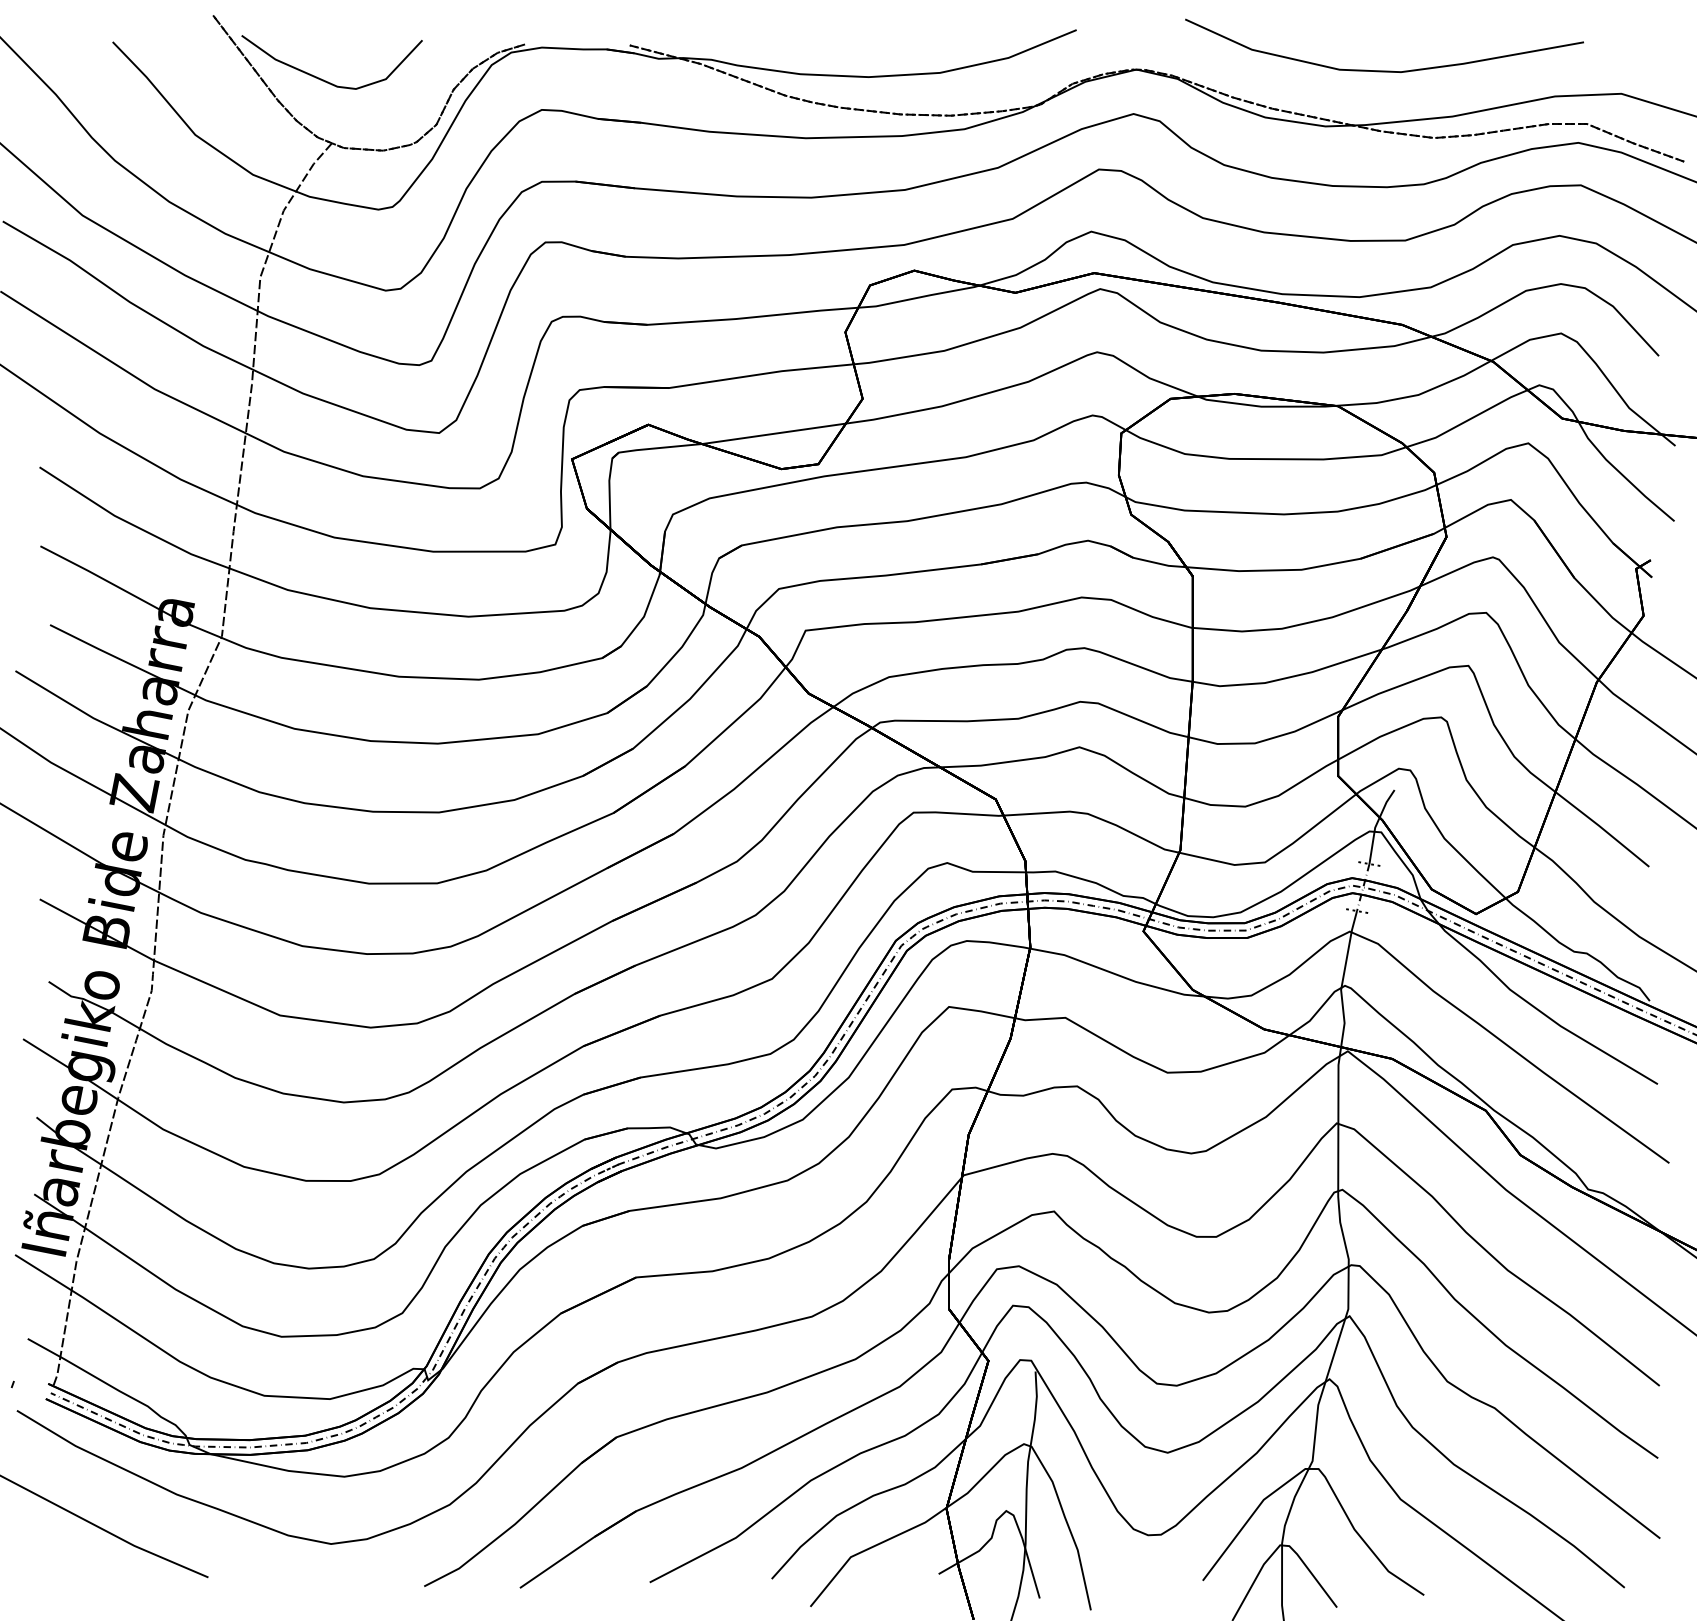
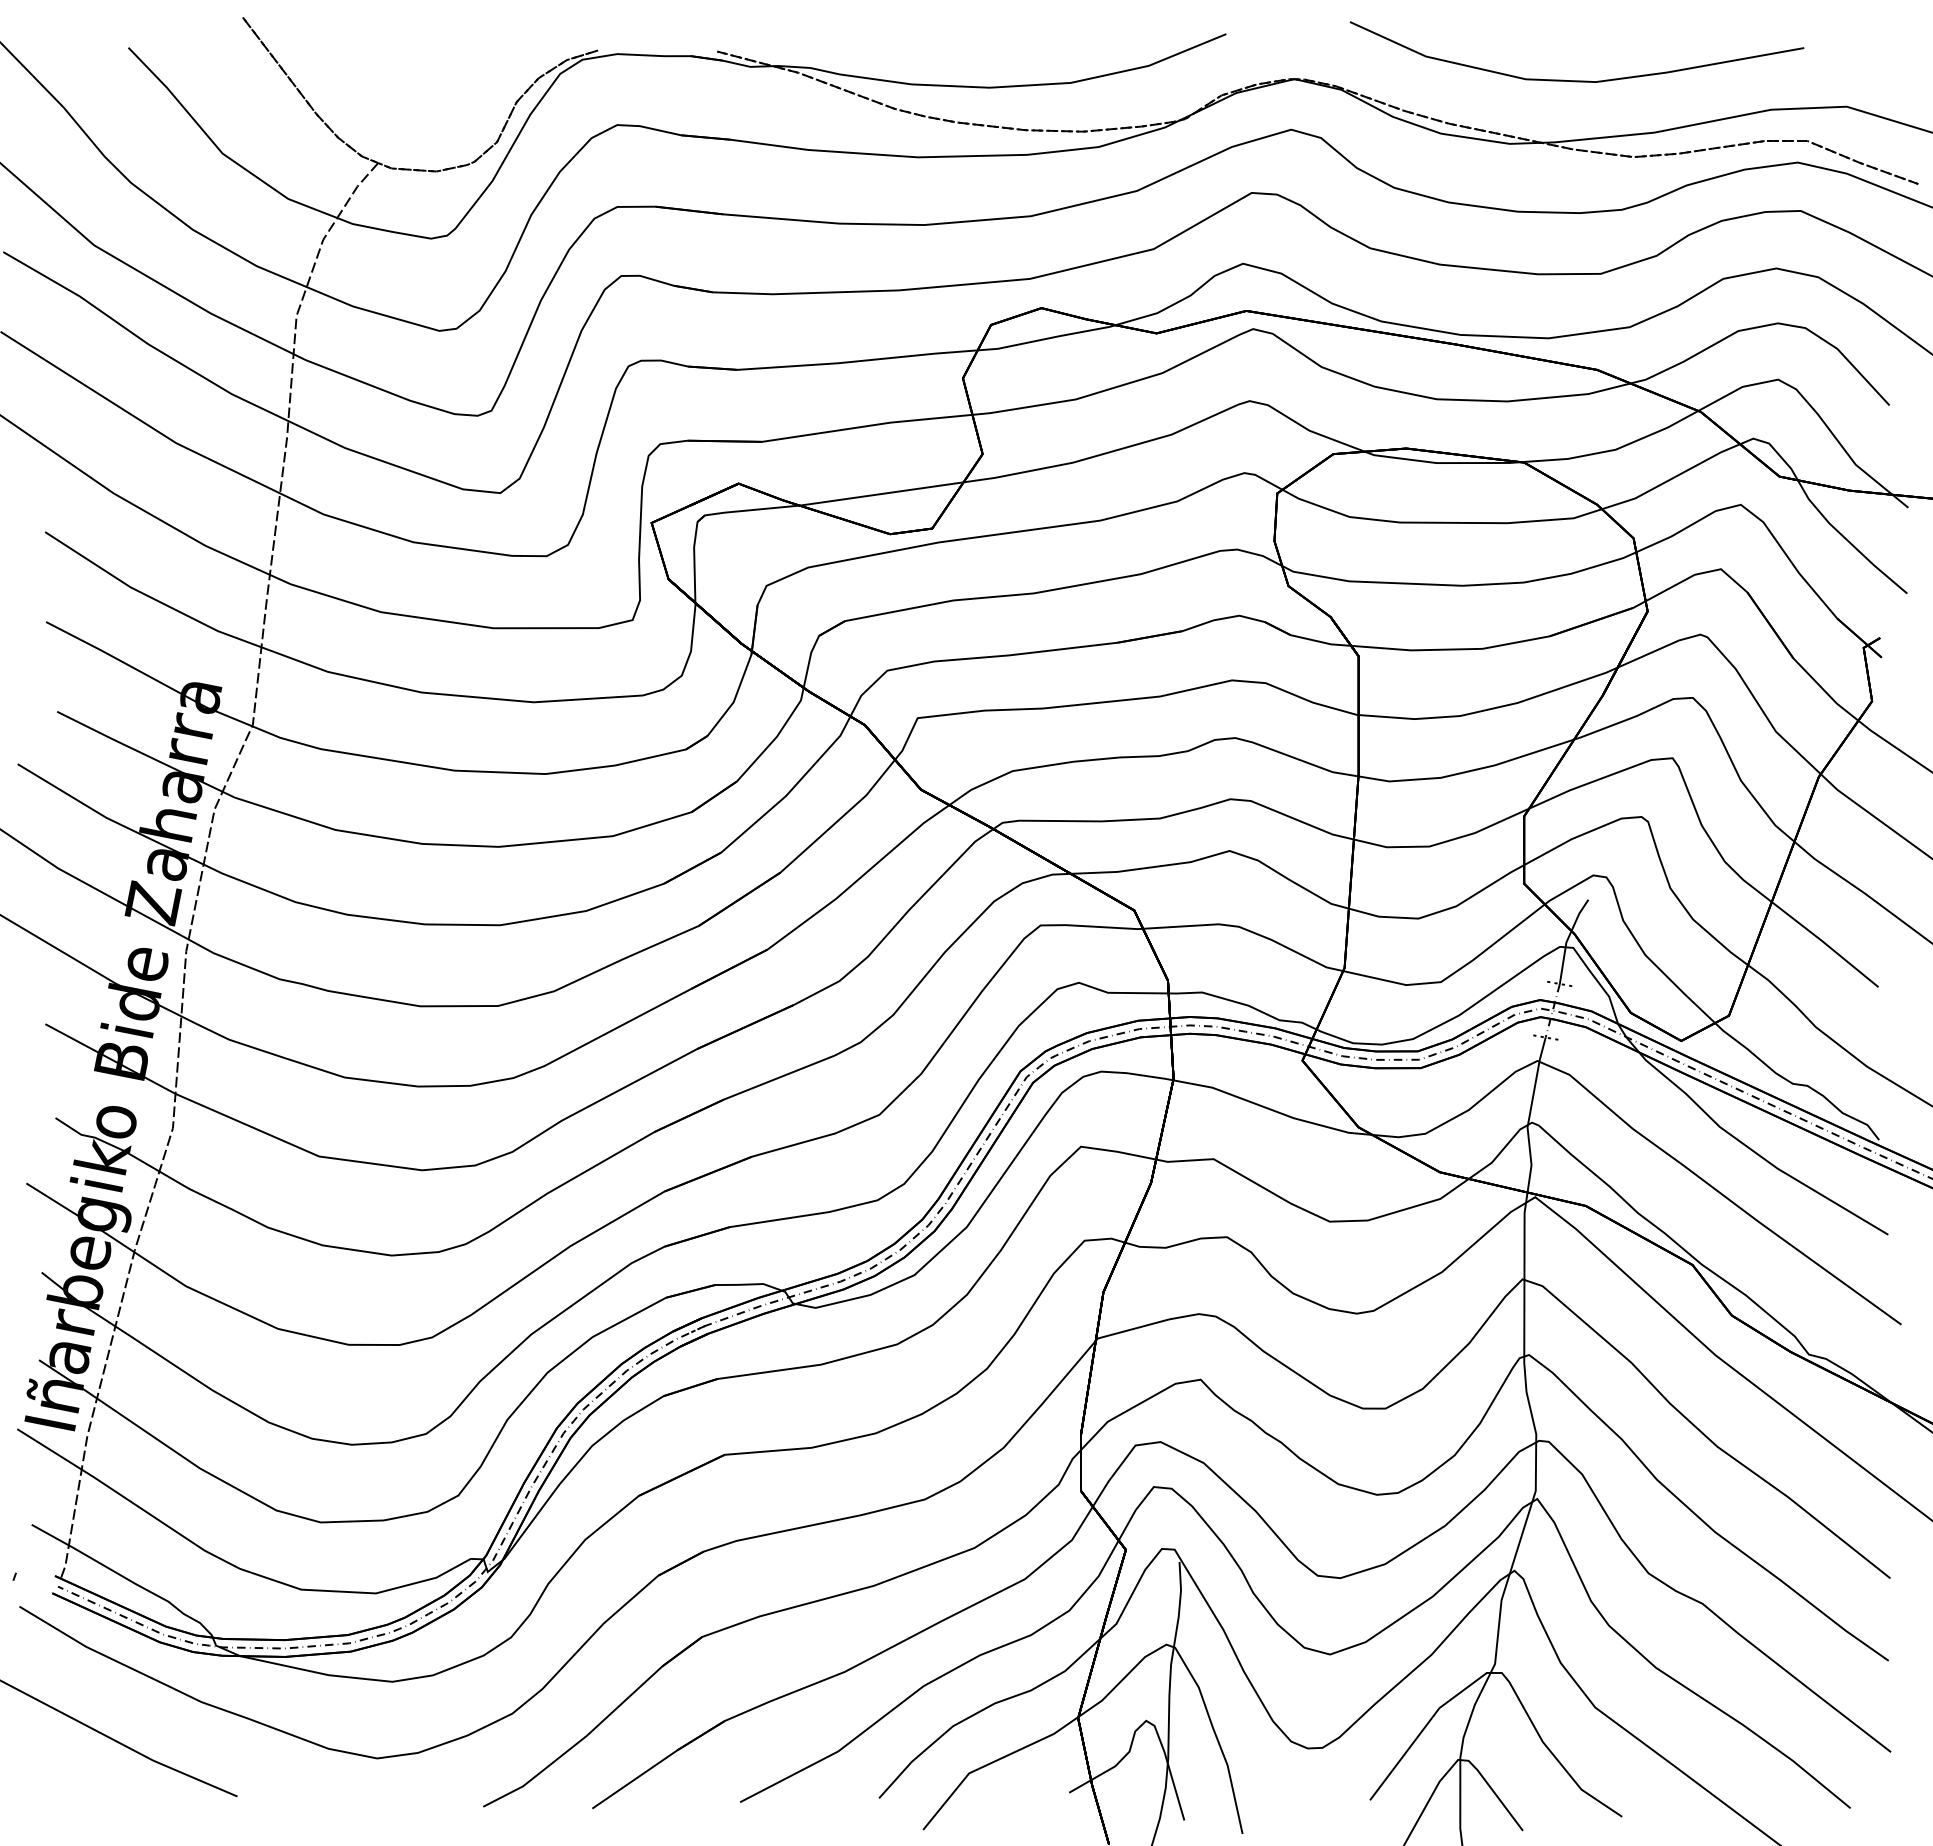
curve: (323, 79) -> (368, 90), removed

